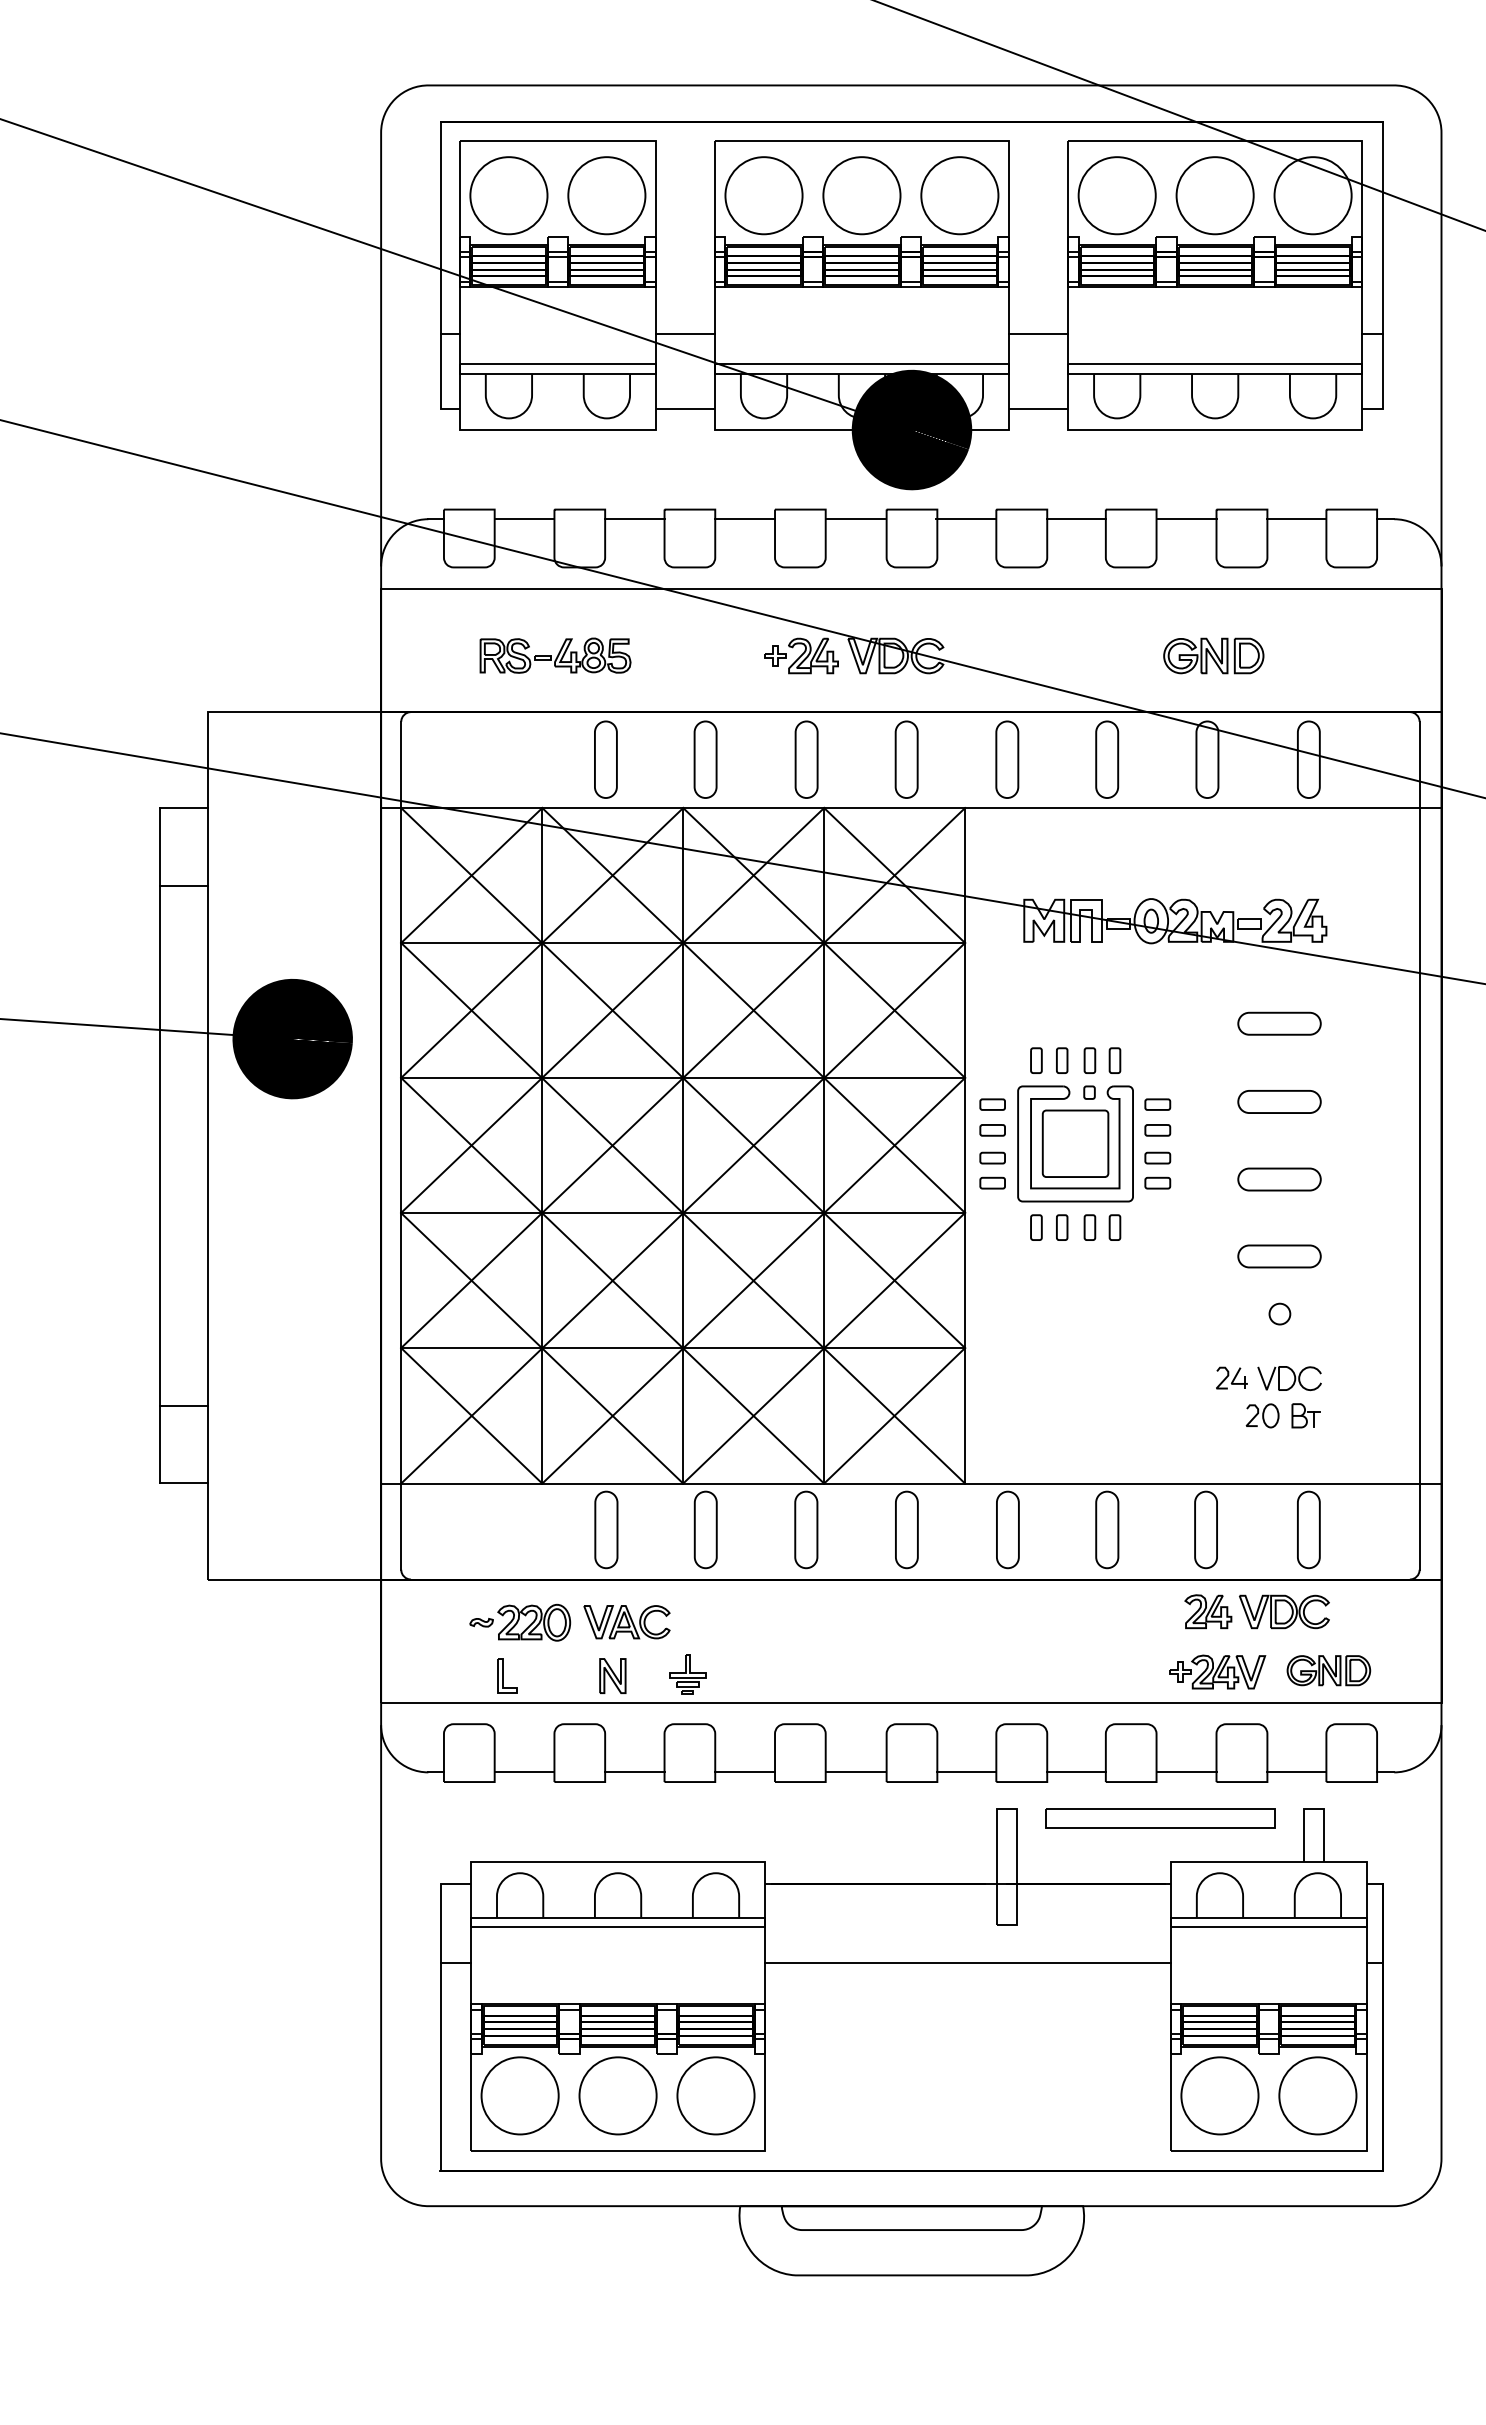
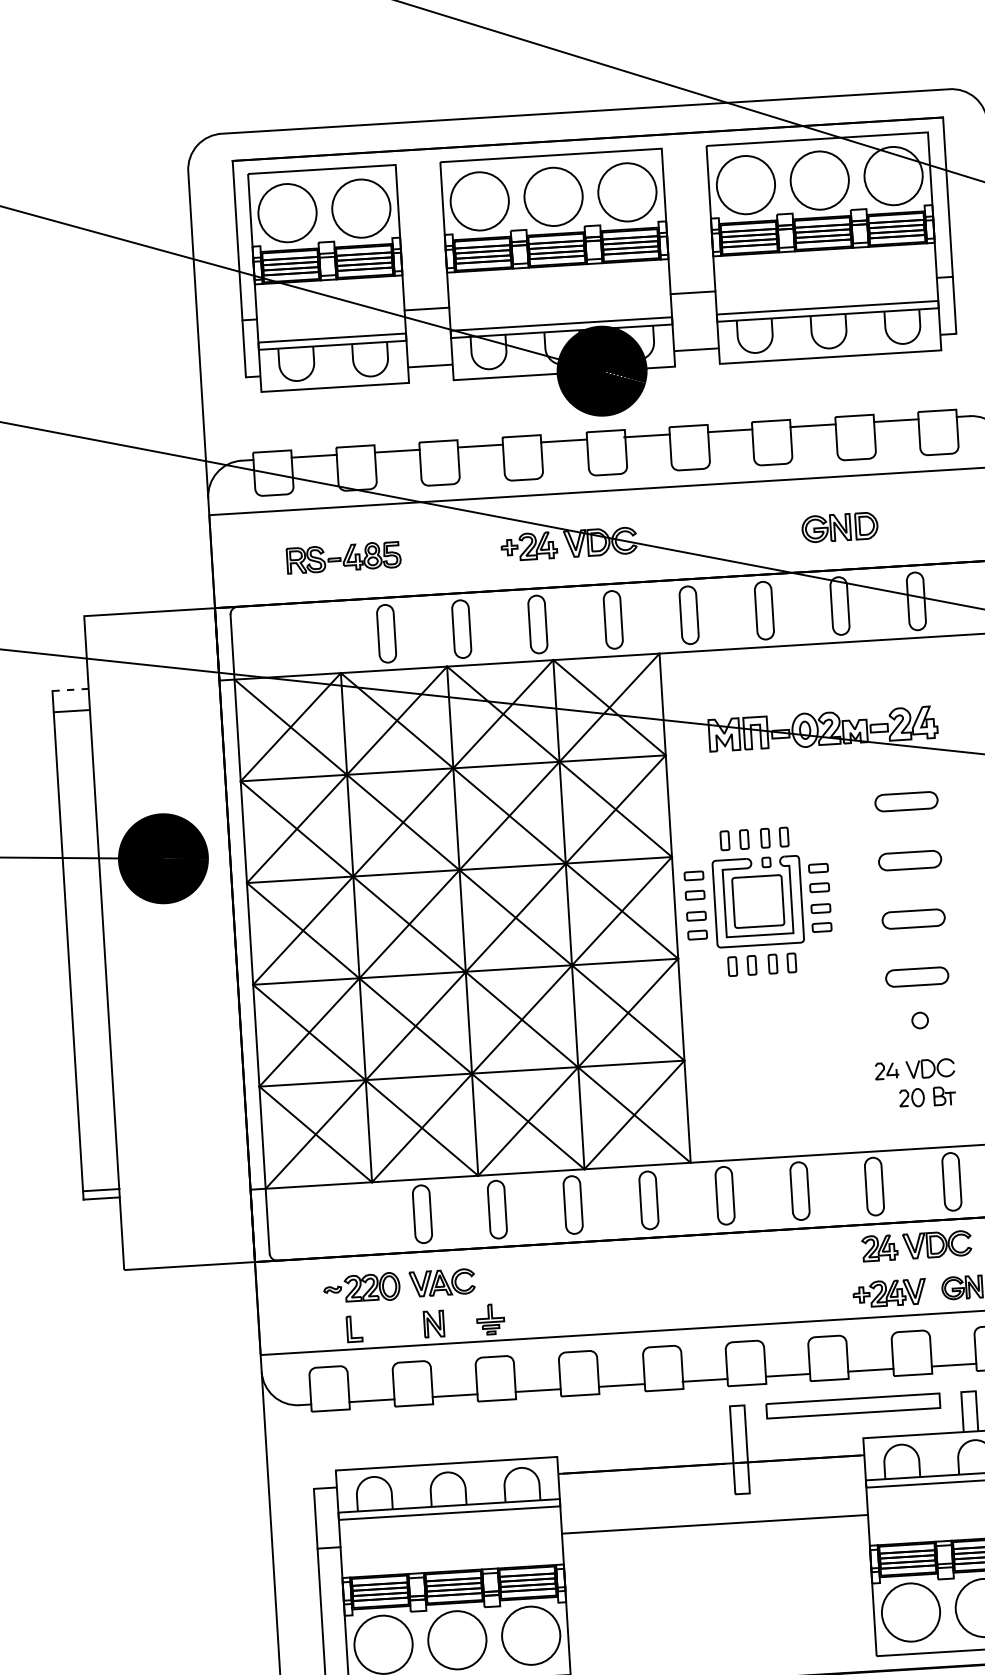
line: (184, 808) -> (71, 689), solid -> dashed
line: (183, 885) -> (71, 711), moved
line: (183, 1406) -> (101, 1190), moved

